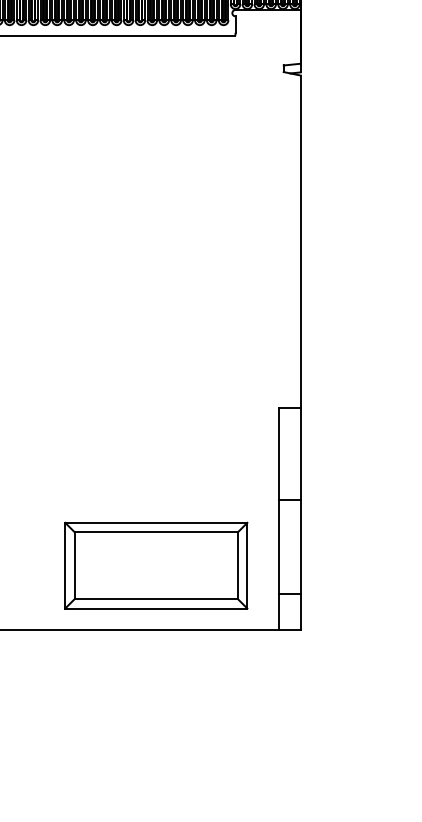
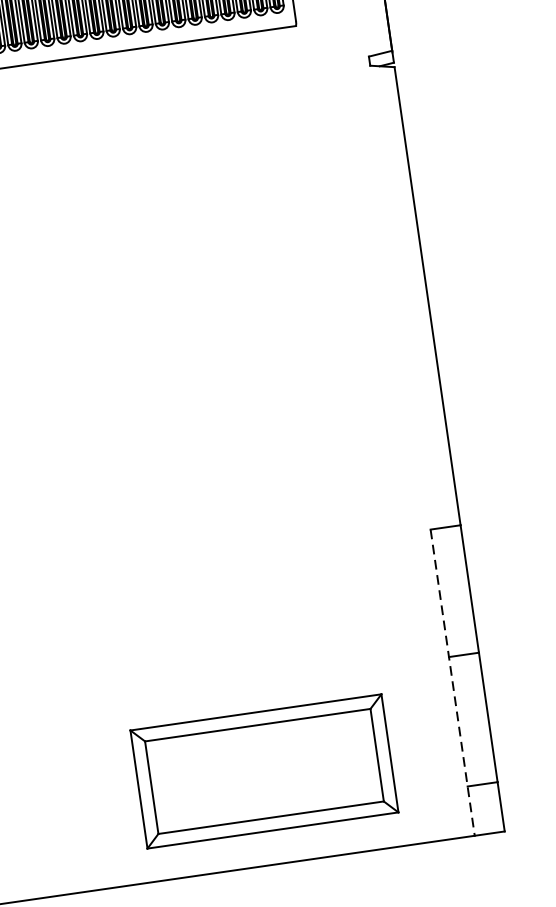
line: (279, 519) -> (453, 683), solid -> dashed
part: (156, 565) -> (264, 771), moved

